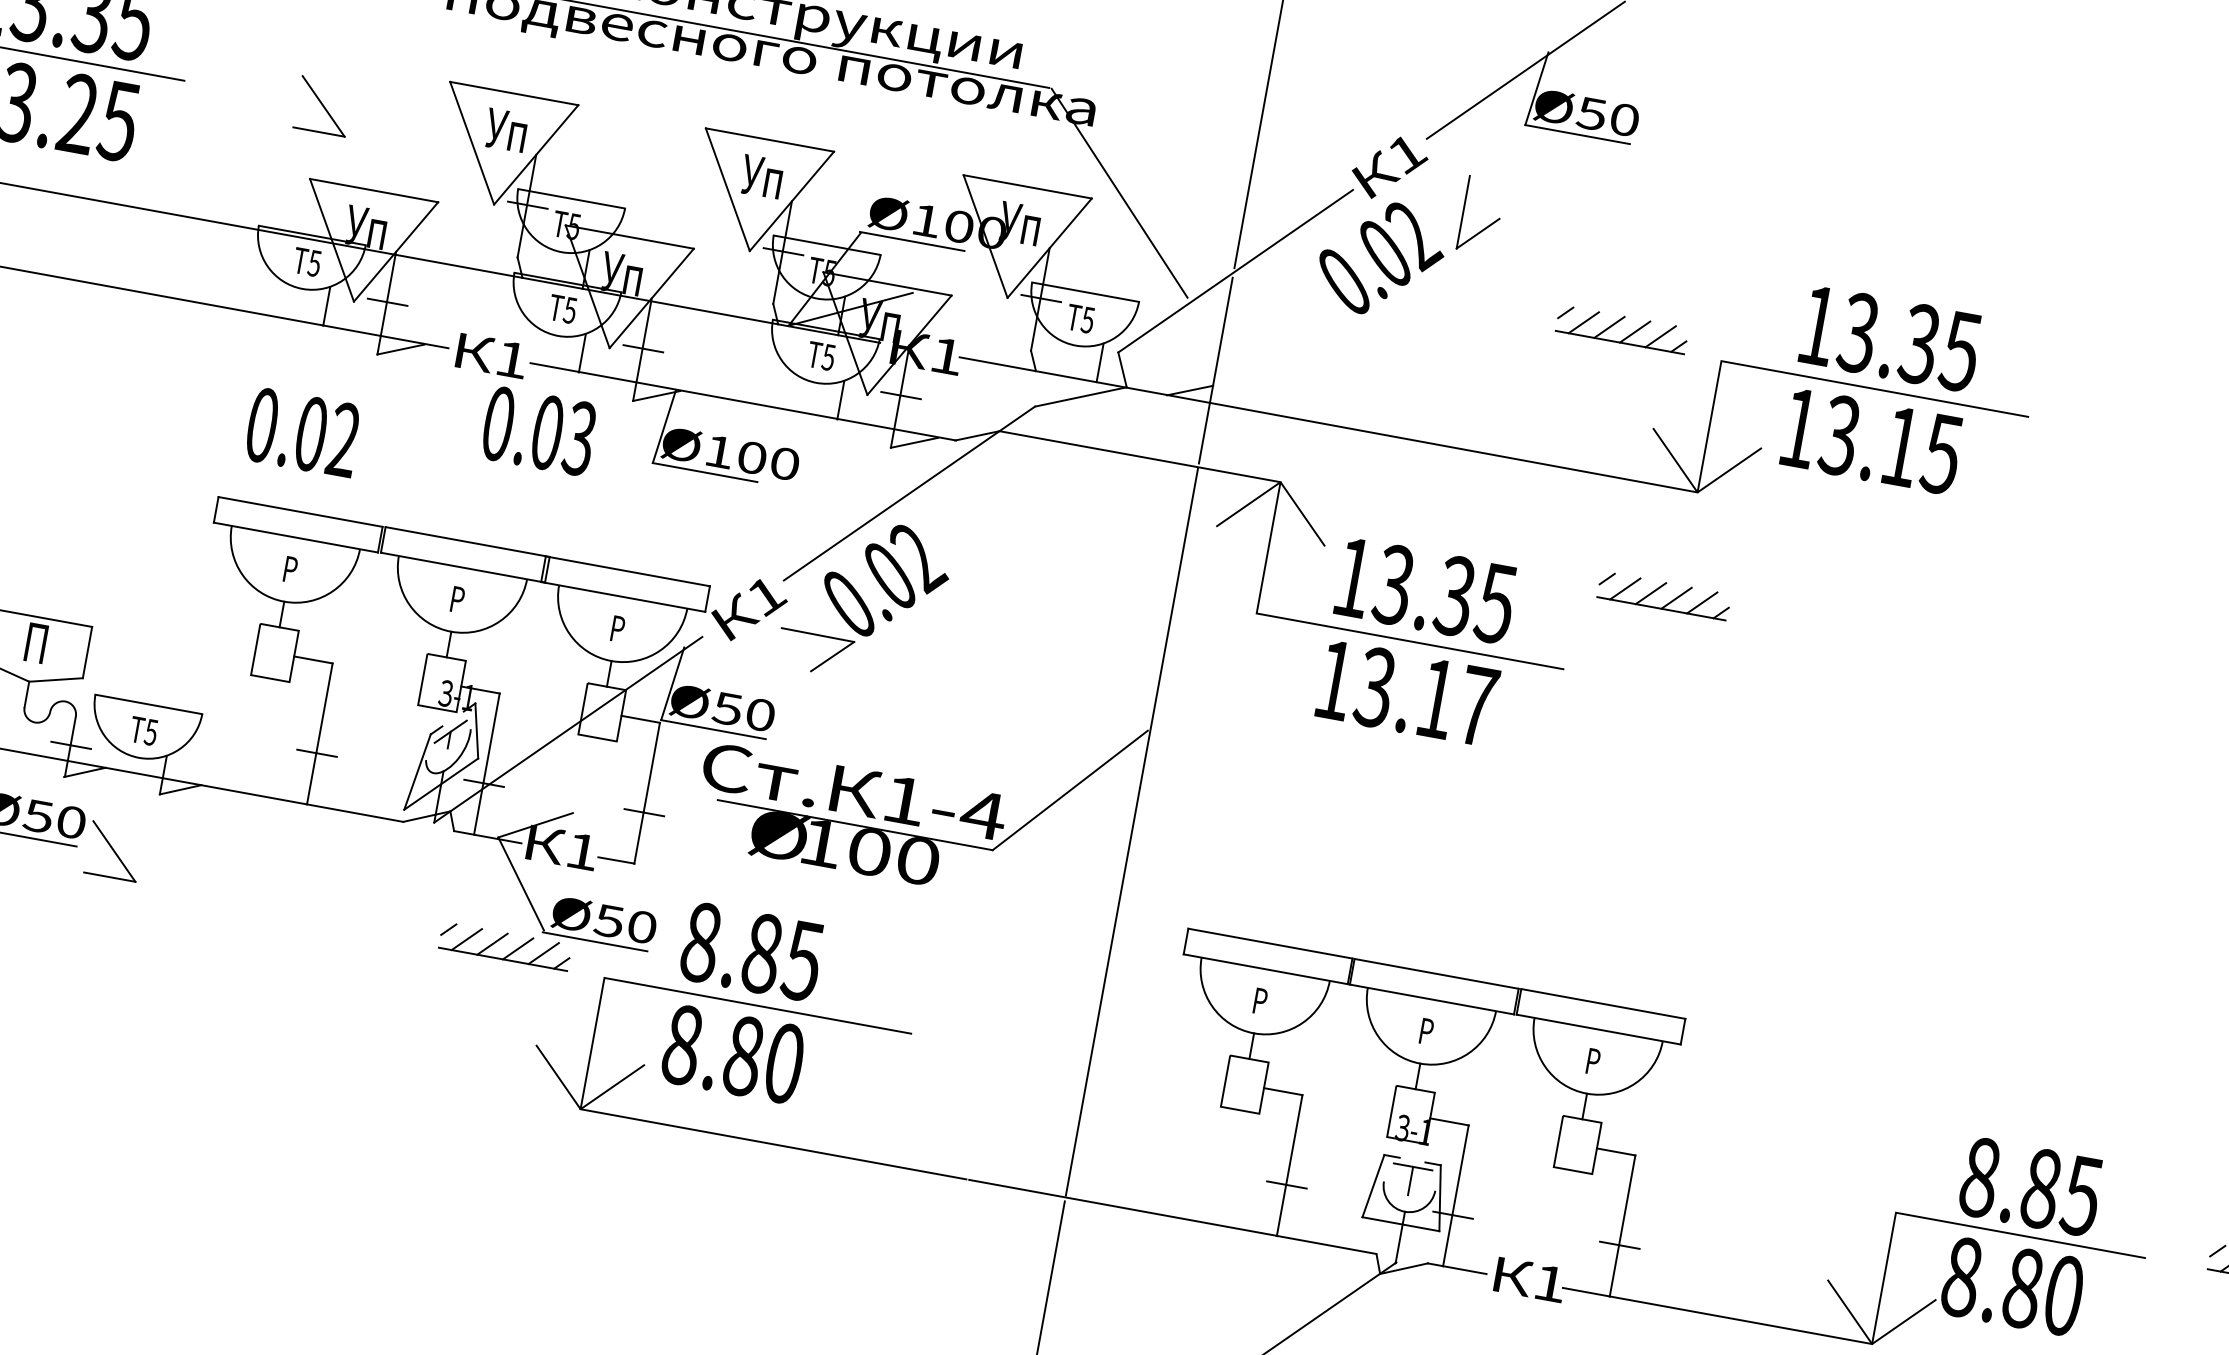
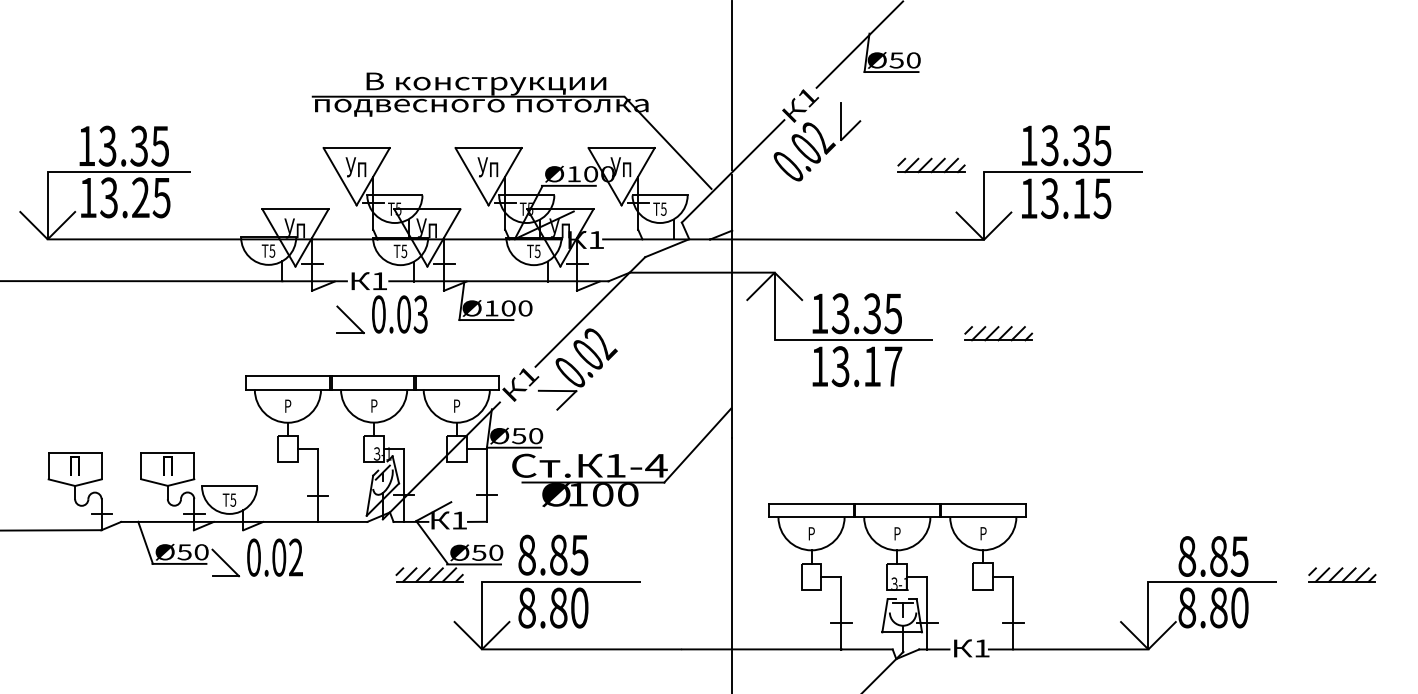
part: (323, 105) -> (350, 319), moved
text: (302, 432) -> (274, 557), moved
part: (1663, 595) -> (998, 333), moved

